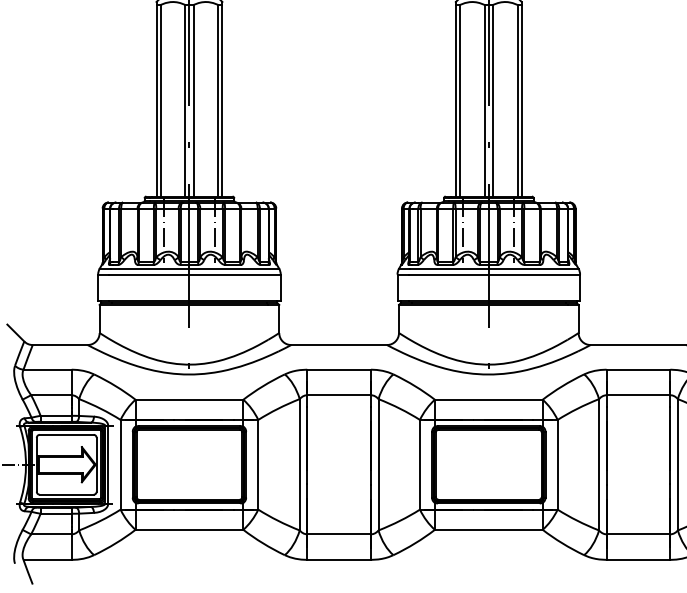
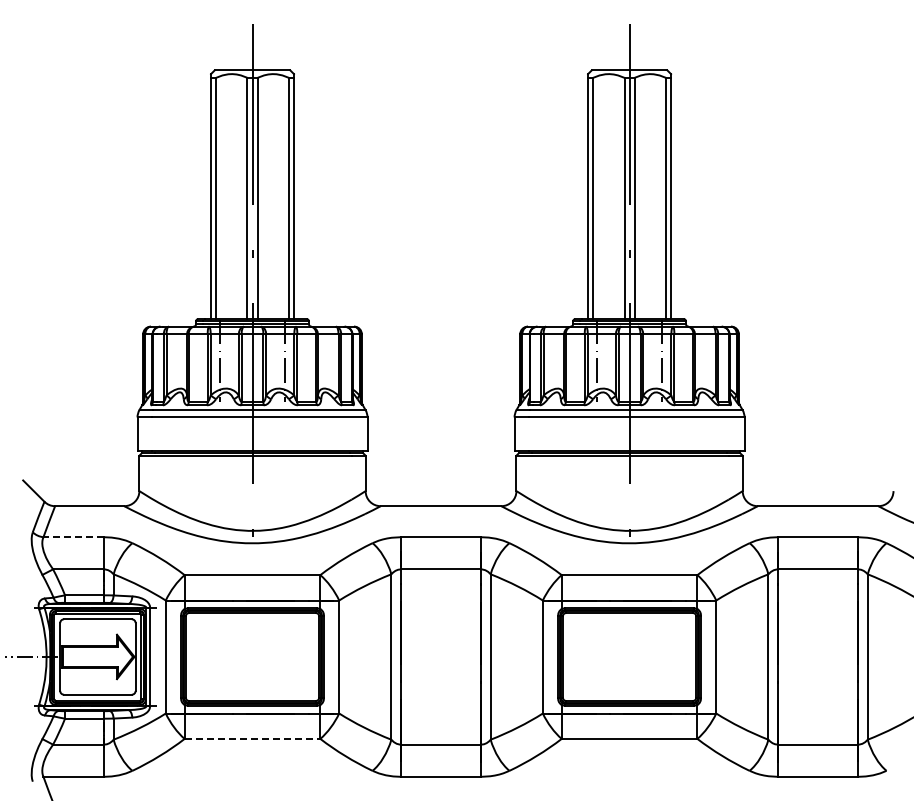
line: (47, 369) -> (73, 537), solid -> dashed
line: (189, 529) -> (252, 738), solid -> dashed

